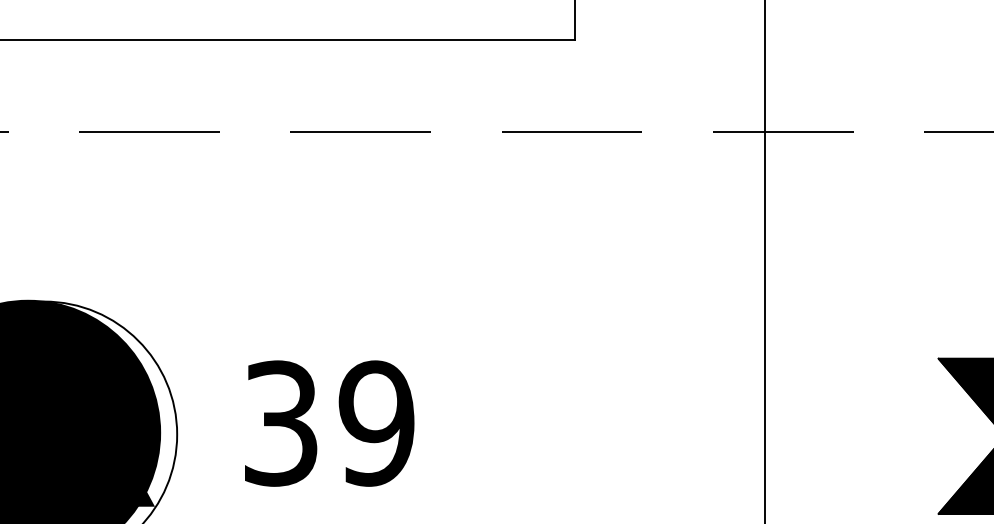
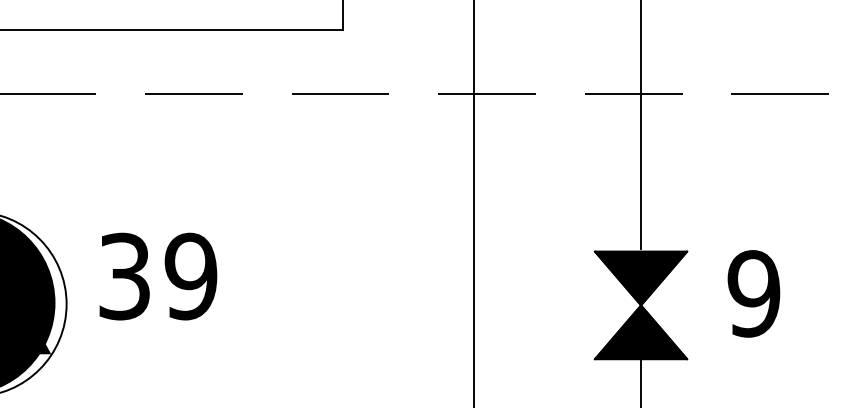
text: (329, 423) -> (158, 276), moved

